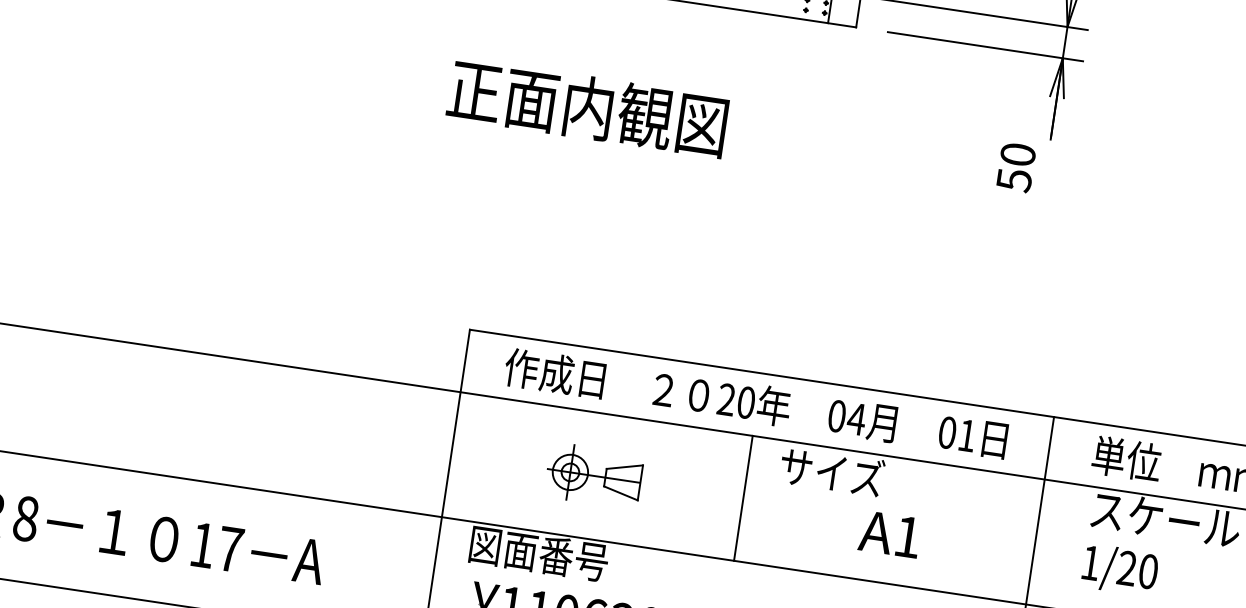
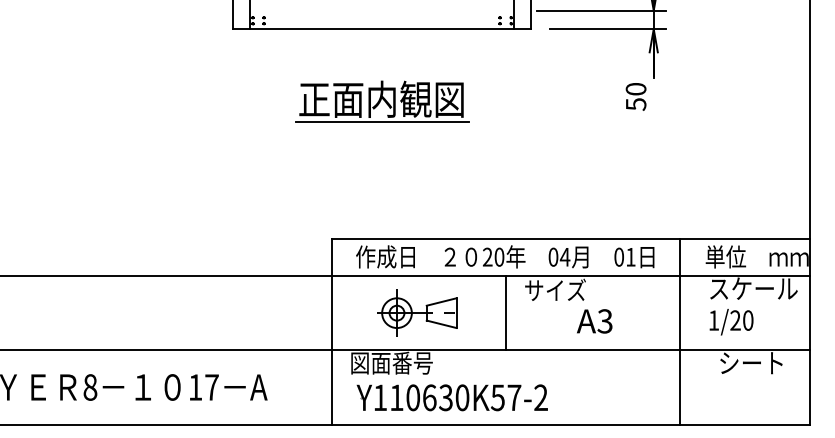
line: (581, 146) -> (381, 122), added
part: (594, 474) -> (417, 312), size x1.43
text: (906, 537) -> (604, 321), A1 -> A3

